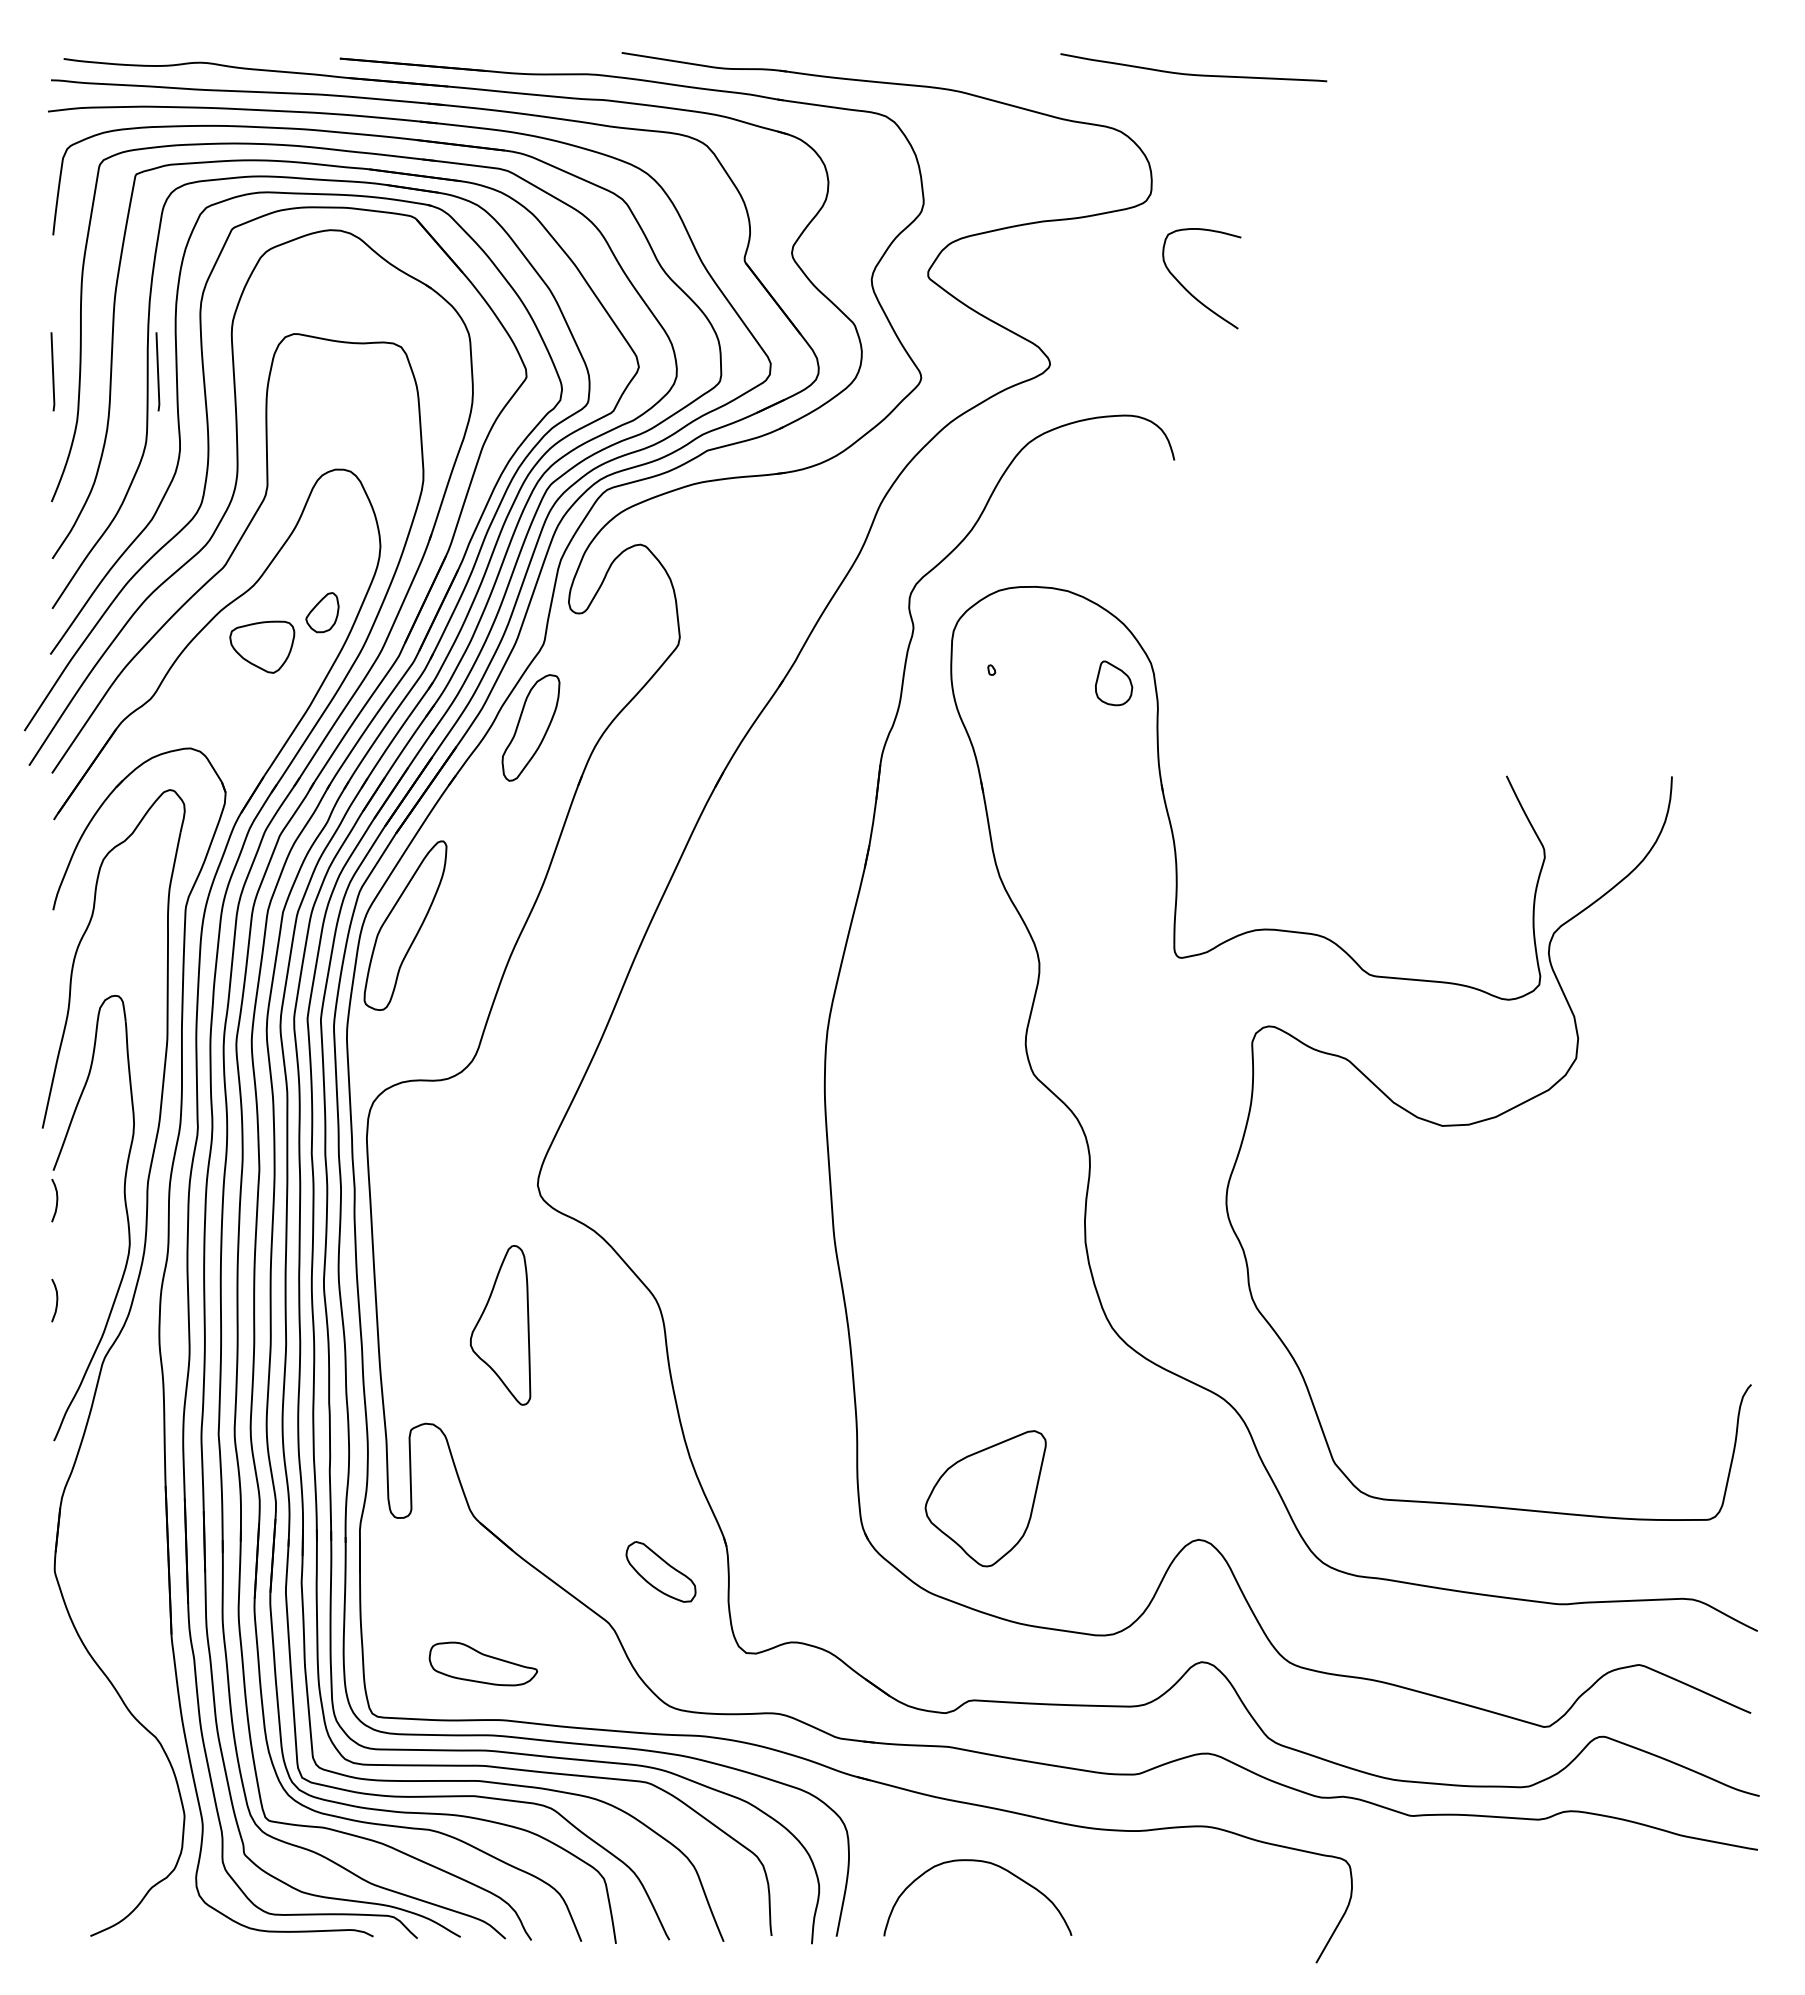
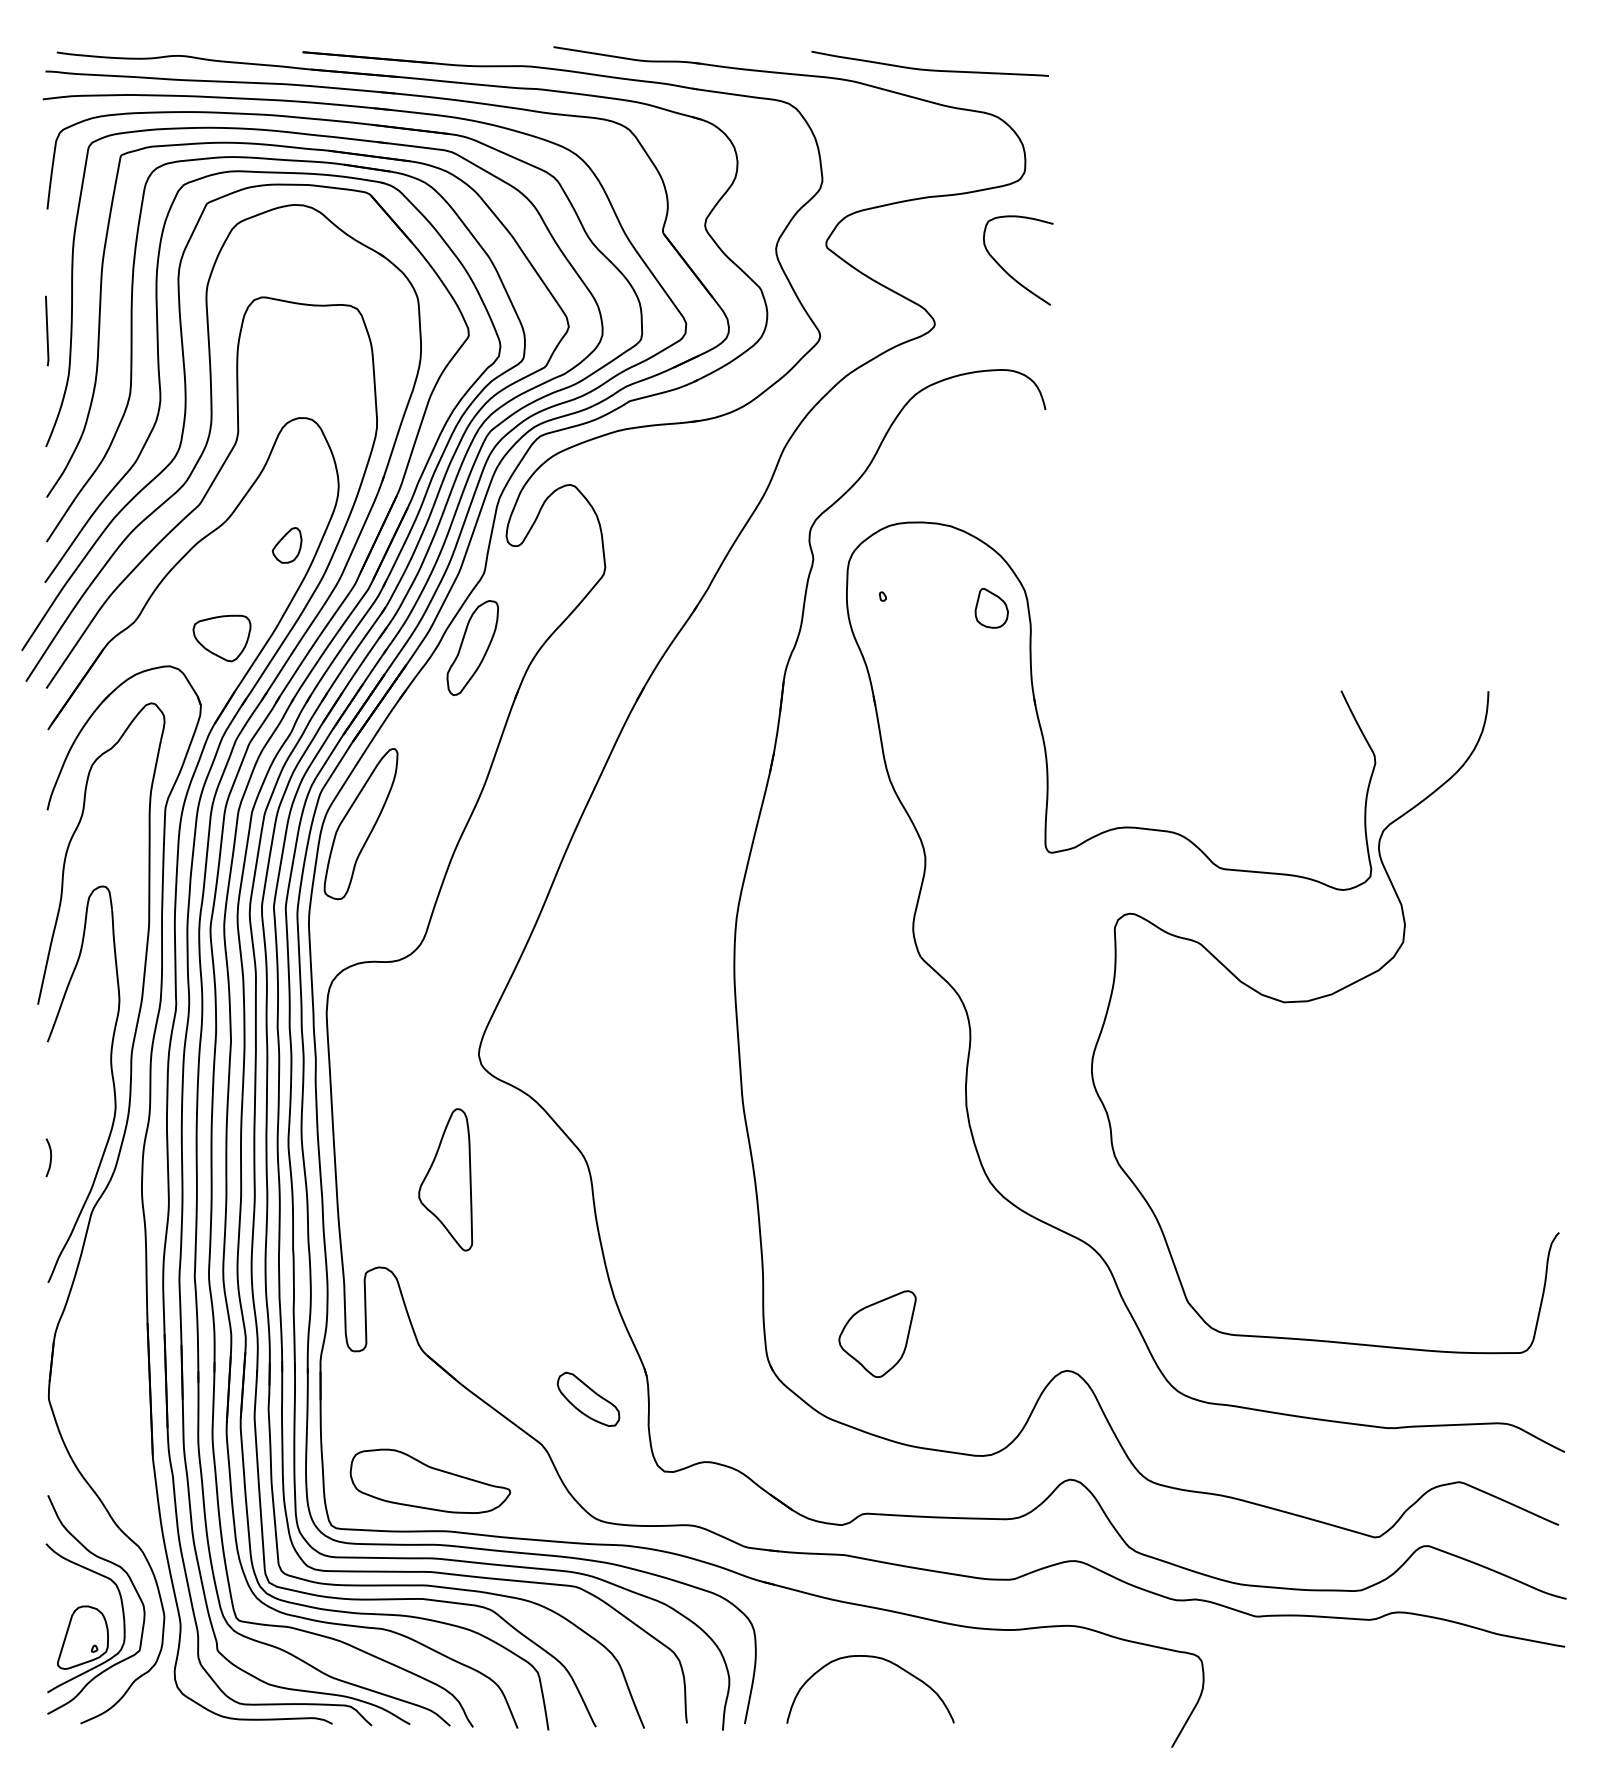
curve: (1191, 73) -> (928, 69), moved
curve: (1188, 290) -> (1006, 271), moved
line: (157, 371) -> (140, 330), removed
part: (262, 646) -> (222, 637), moved
curve: (56, 1200) -> (50, 1068), removed
part: (985, 1498) -> (877, 1333), size x0.71
part: (483, 1663) -> (430, 1480), size x1.67
part: (107, 1802) -> (95, 1604), added

